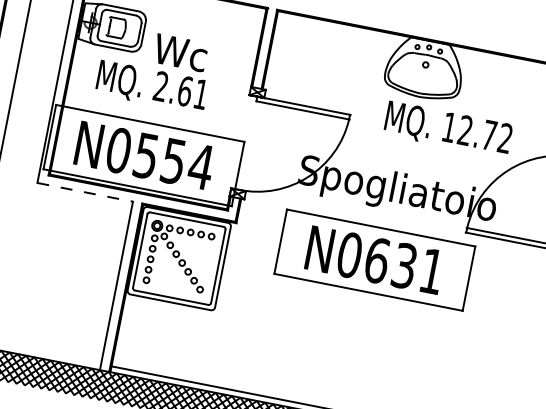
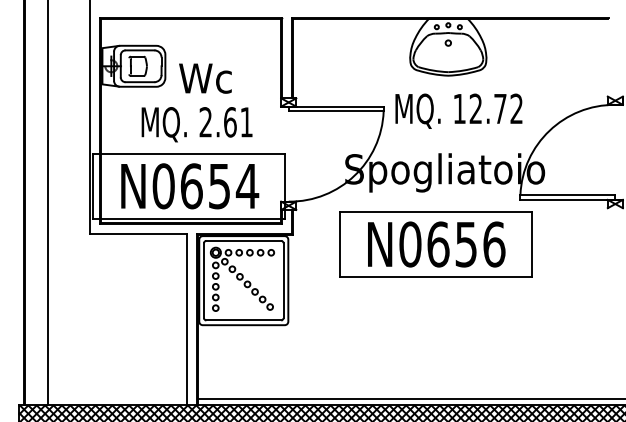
text: (151, 86) -> (196, 124), moved
text: (448, 128) -> (458, 110), moved
text: (146, 156) -> (191, 186), N0554 -> N0654
line: (85, 192) -> (138, 233), dashed -> solid
text: (418, 268) -> (480, 244), N0631 -> N0656

